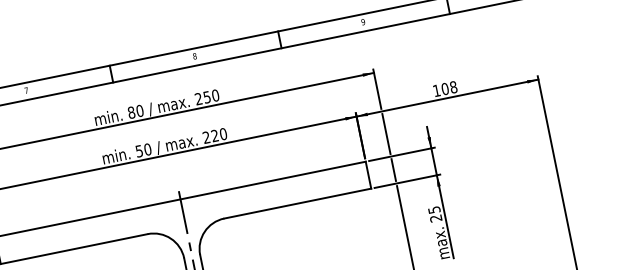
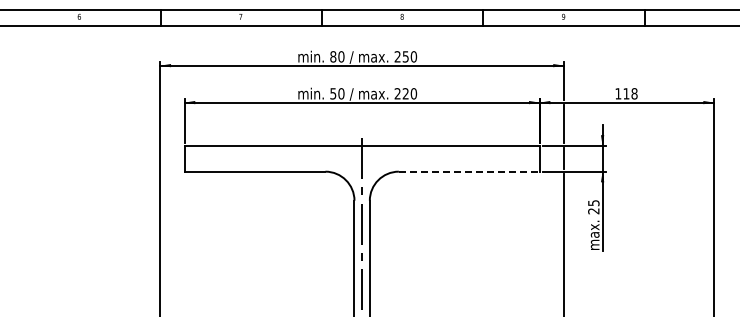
text: (445, 88) -> (626, 93), 108 -> 118
line: (297, 203) -> (469, 171), solid -> dashed

